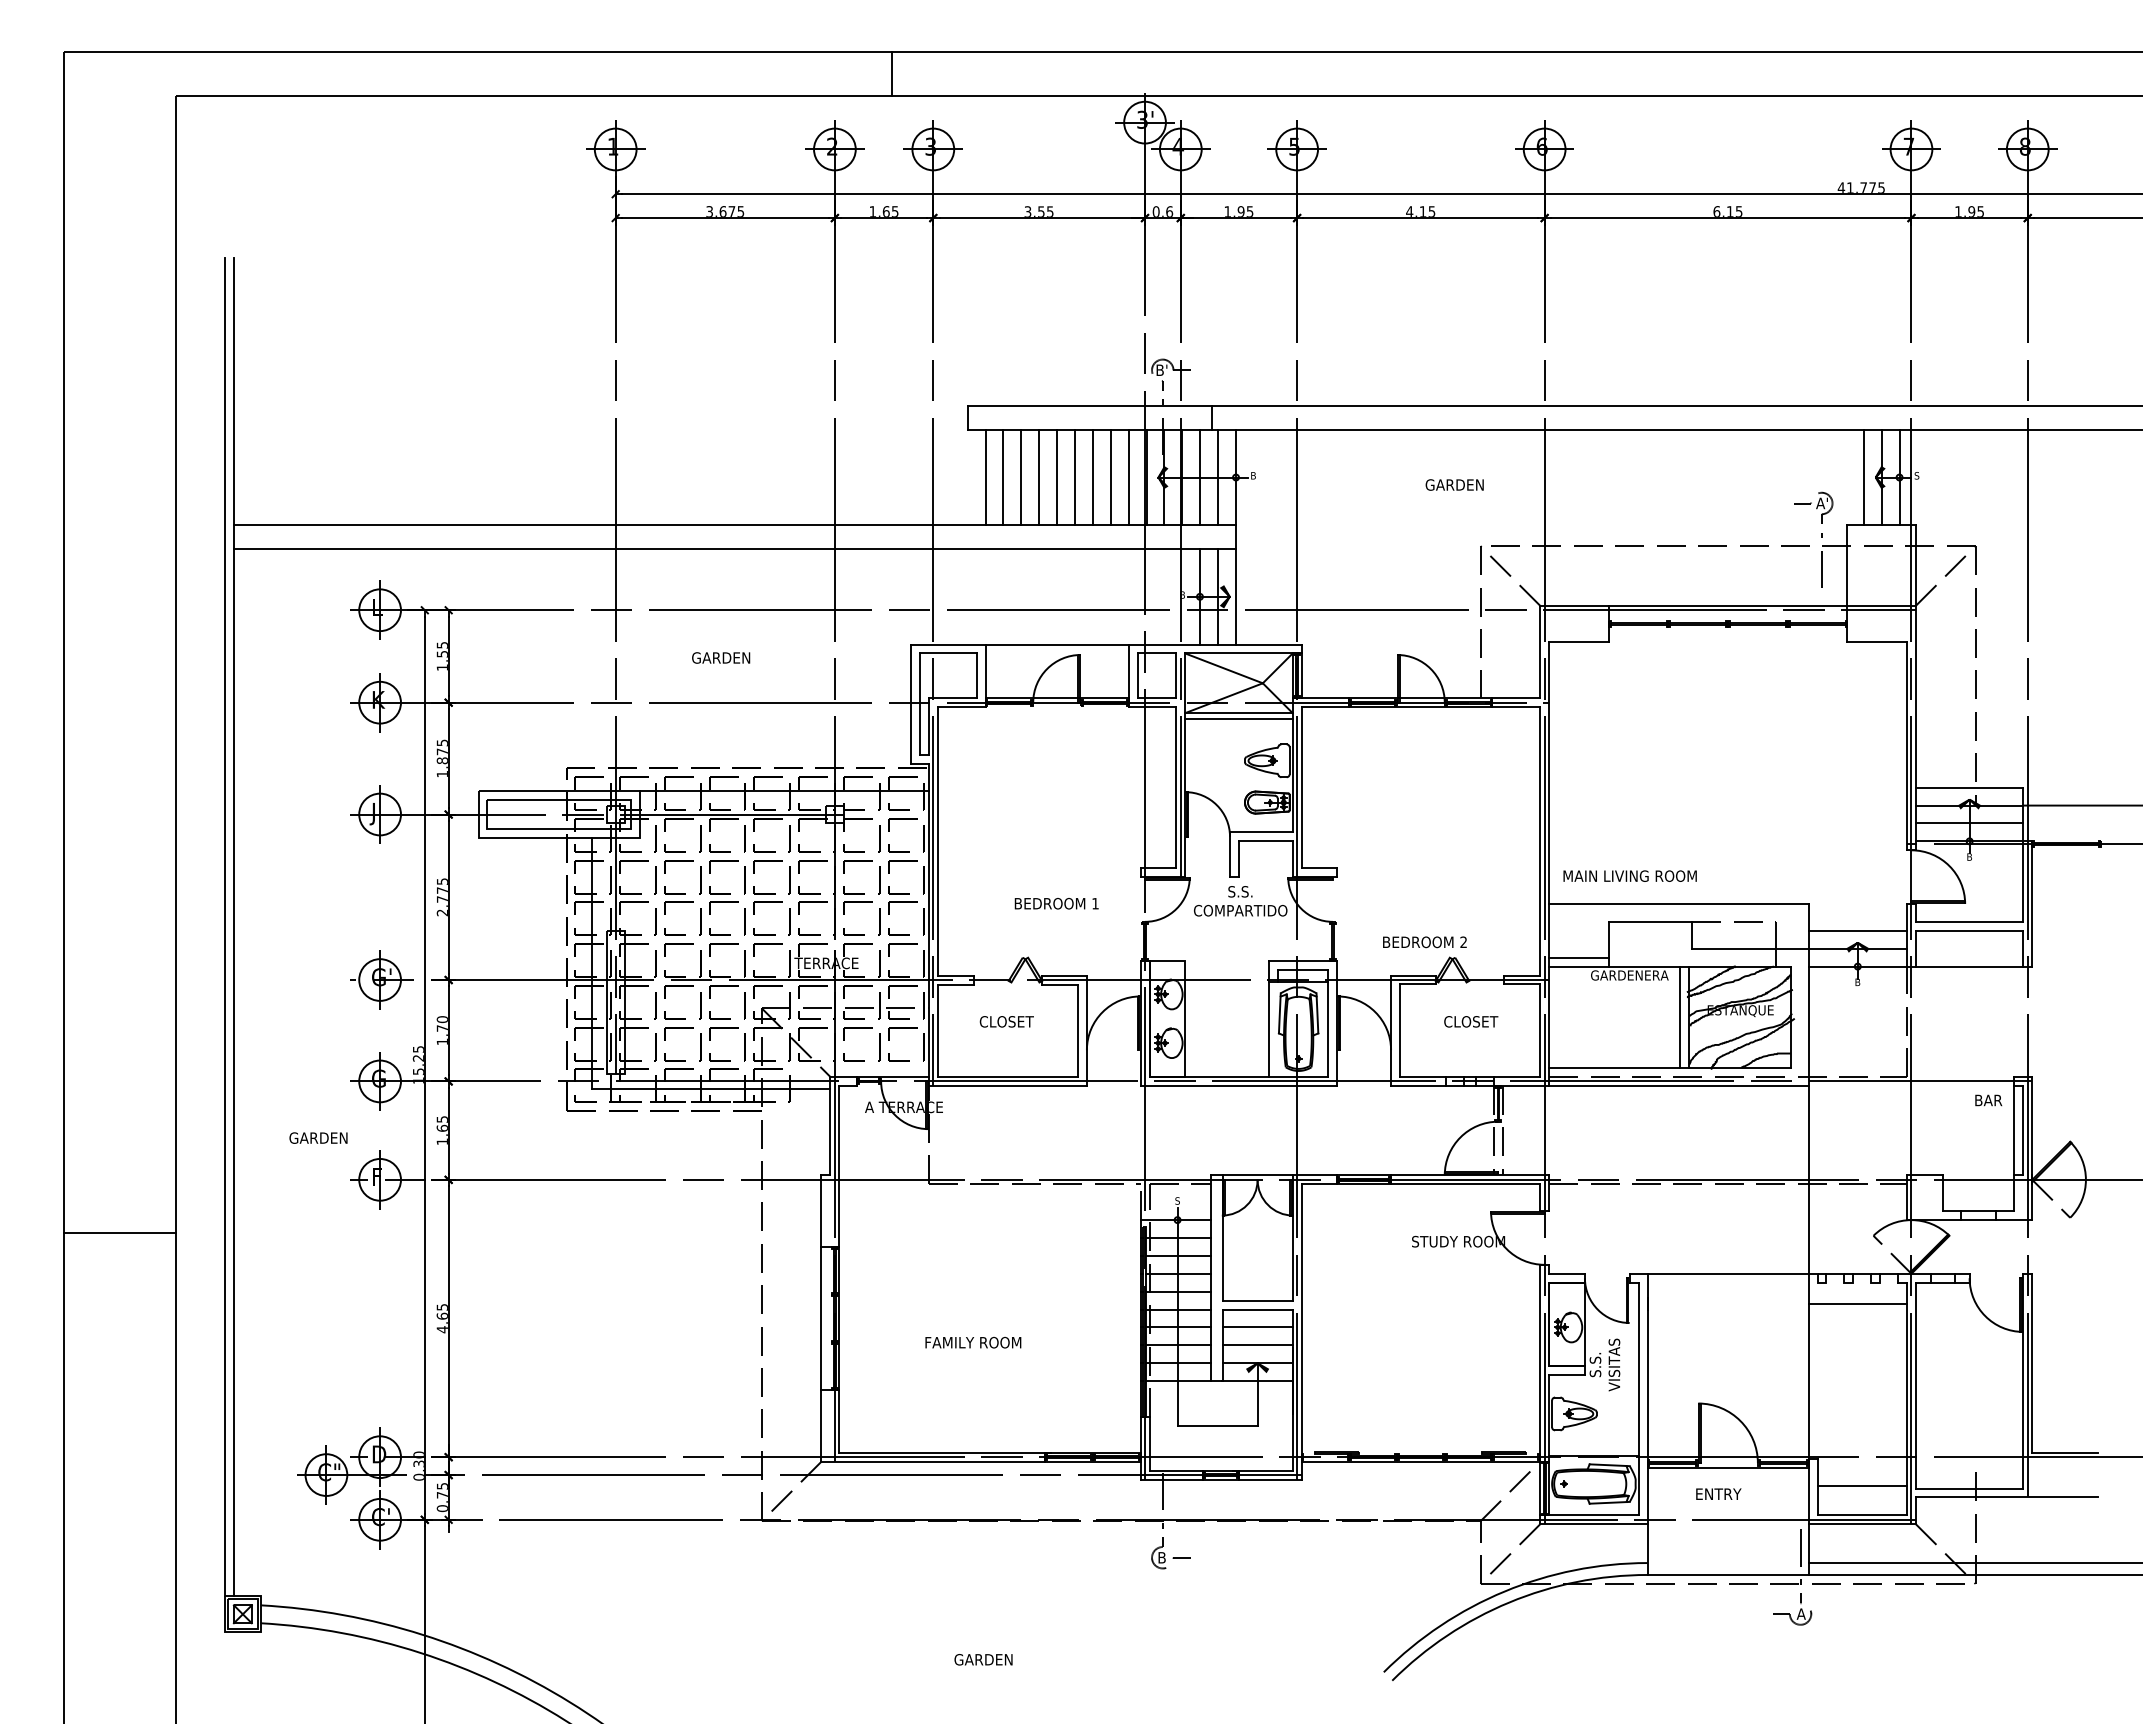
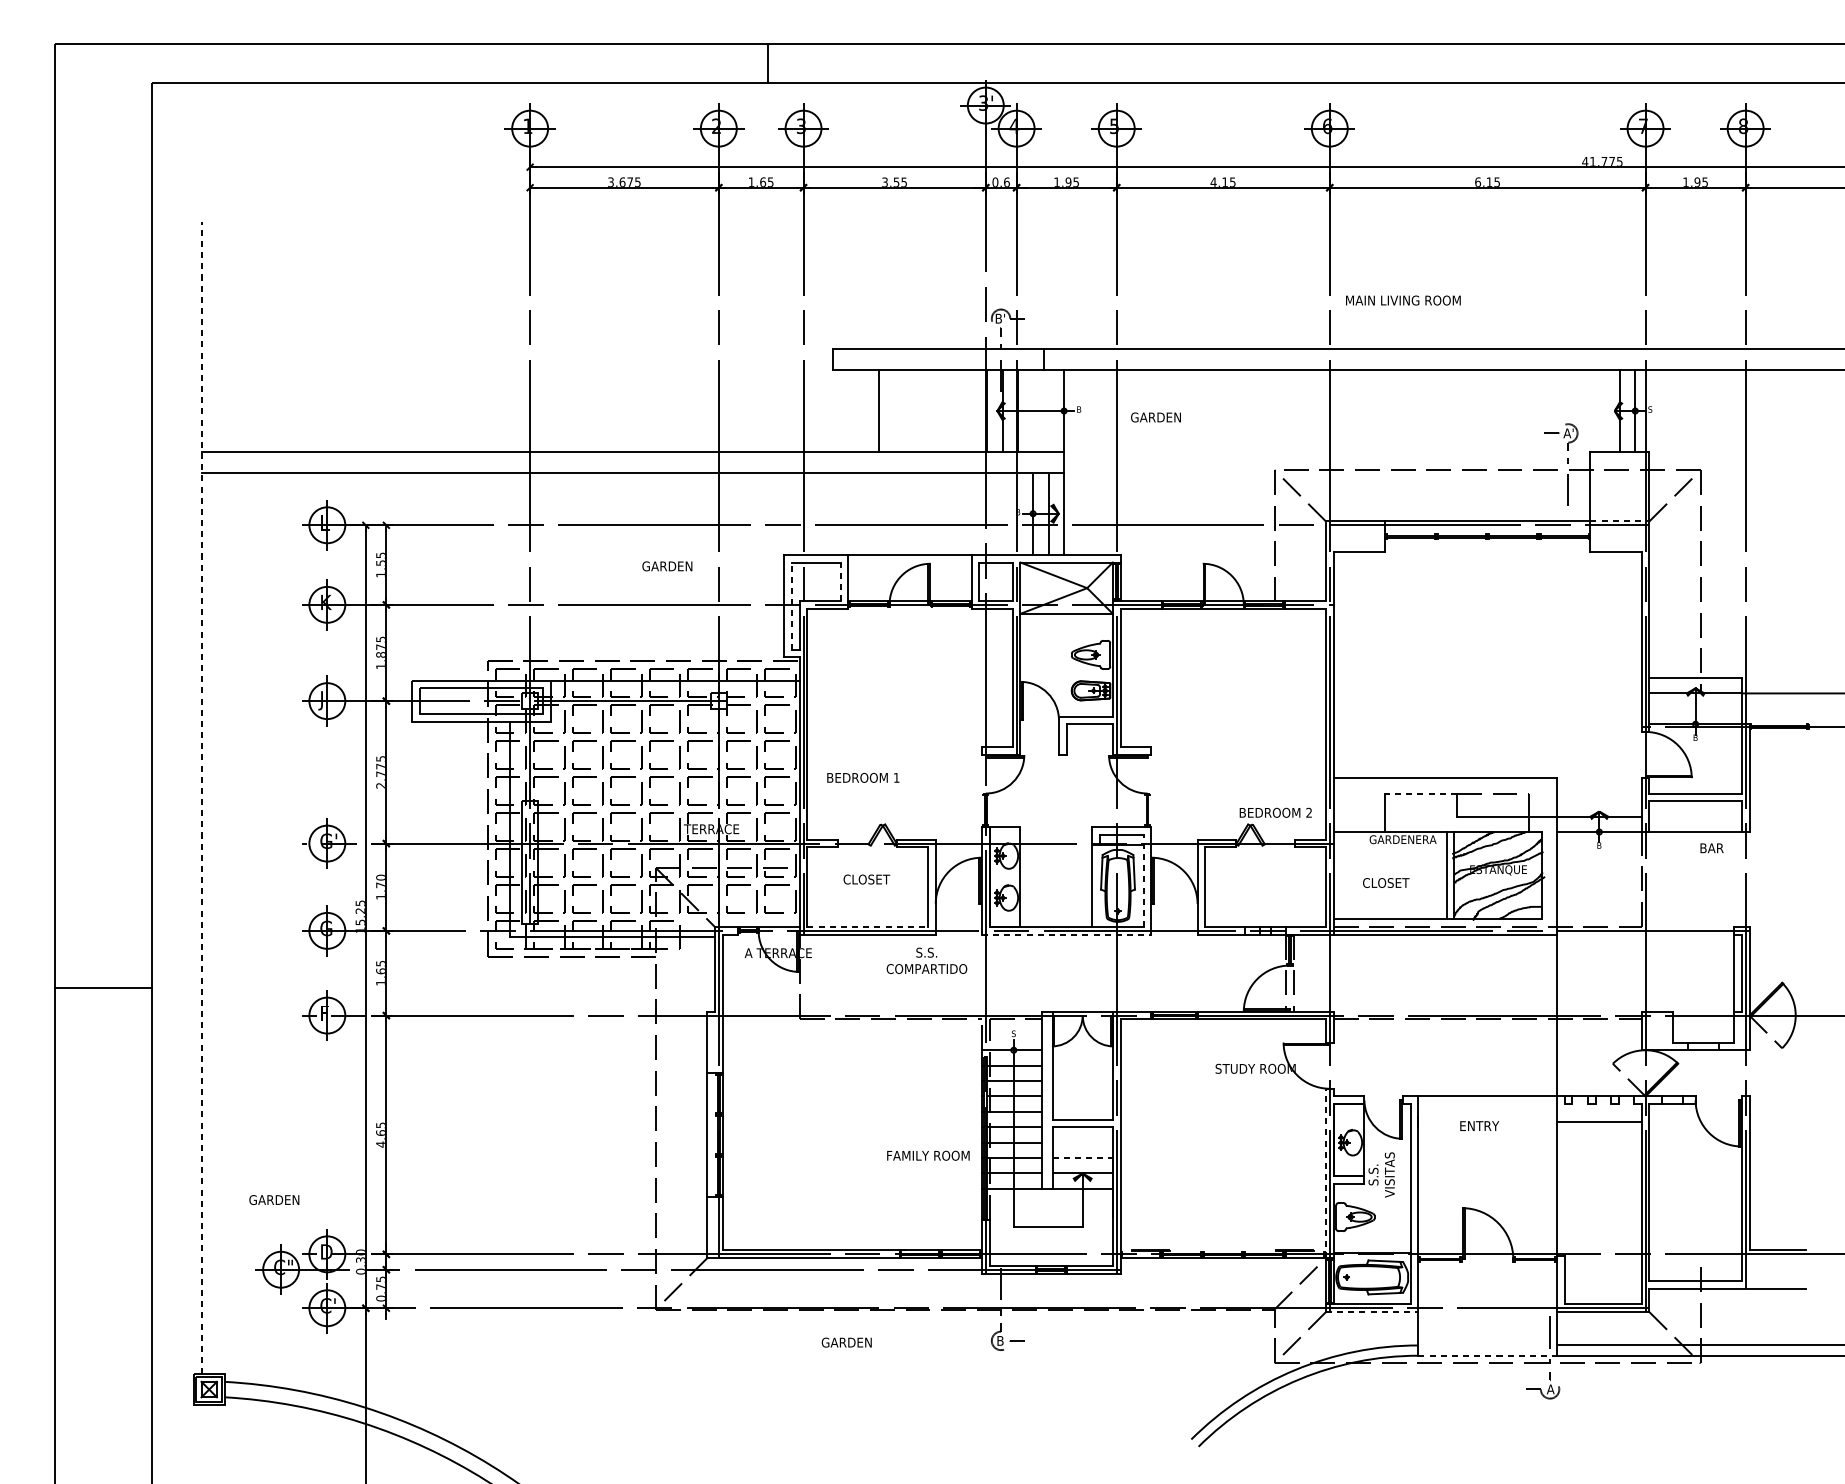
line: (985, 477) -> (848, 411), removed
line: (1003, 477) -> (863, 411), removed
line: (1039, 477) -> (894, 411), removed
line: (1057, 477) -> (910, 411), removed
line: (1074, 477) -> (925, 411), removed
line: (1092, 477) -> (940, 411), removed
line: (1110, 477) -> (956, 411), removed
line: (1128, 477) -> (971, 411), removed
line: (1200, 477) -> (1033, 411), removed
line: (1218, 477) -> (1049, 411), removed
line: (1863, 477) -> (1604, 411), removed
text: (1454, 484) -> (1155, 417), moved
line: (1882, 605) -> (1620, 521), solid -> dashed
text: (721, 657) -> (667, 565), moved
line: (976, 675) -> (840, 581), solid -> dashed
line: (919, 704) -> (791, 606), solid -> dashed
line: (1238, 719) -> (1066, 619), removed
line: (1969, 823) -> (1695, 708), removed
text: (1629, 875) -> (1402, 299), moved
text: (1240, 901) -> (926, 961), moved
text: (1056, 903) -> (863, 777), moved
line: (1650, 921) -> (1420, 793), solid -> dashed
line: (233, 926) -> (201, 797), solid -> dashed
line: (224, 927) -> (193, 798), removed
line: (1857, 930) -> (1599, 800), removed
text: (1424, 942) -> (1275, 813), moved
line: (1578, 957) -> (1358, 824), removed
text: (1471, 1021) -> (1386, 882), moved
line: (1328, 1023) -> (1143, 881), solid -> dashed
line: (1008, 1076) -> (868, 926), solid -> dashed
line: (1239, 1085) -> (1067, 934), solid -> dashed
text: (1988, 1100) -> (1711, 848), moved
text: (318, 1137) -> (274, 1199), moved
line: (120, 1232) -> (103, 987), moved
line: (1257, 1327) -> (1082, 1142), removed
text: (973, 1342) -> (928, 1155), moved
line: (1258, 1345) -> (1083, 1158), solid -> dashed
line: (1540, 1362) -> (1326, 1172), solid -> dashed
line: (1727, 1467) -> (1487, 1263), removed
line: (1862, 1485) -> (1603, 1278), removed
text: (1718, 1493) -> (1479, 1125), moved
line: (1593, 1524) -> (1371, 1312), solid -> dashed
line: (1728, 1574) -> (1488, 1355), solid -> dashed
text: (983, 1659) -> (846, 1342), moved

